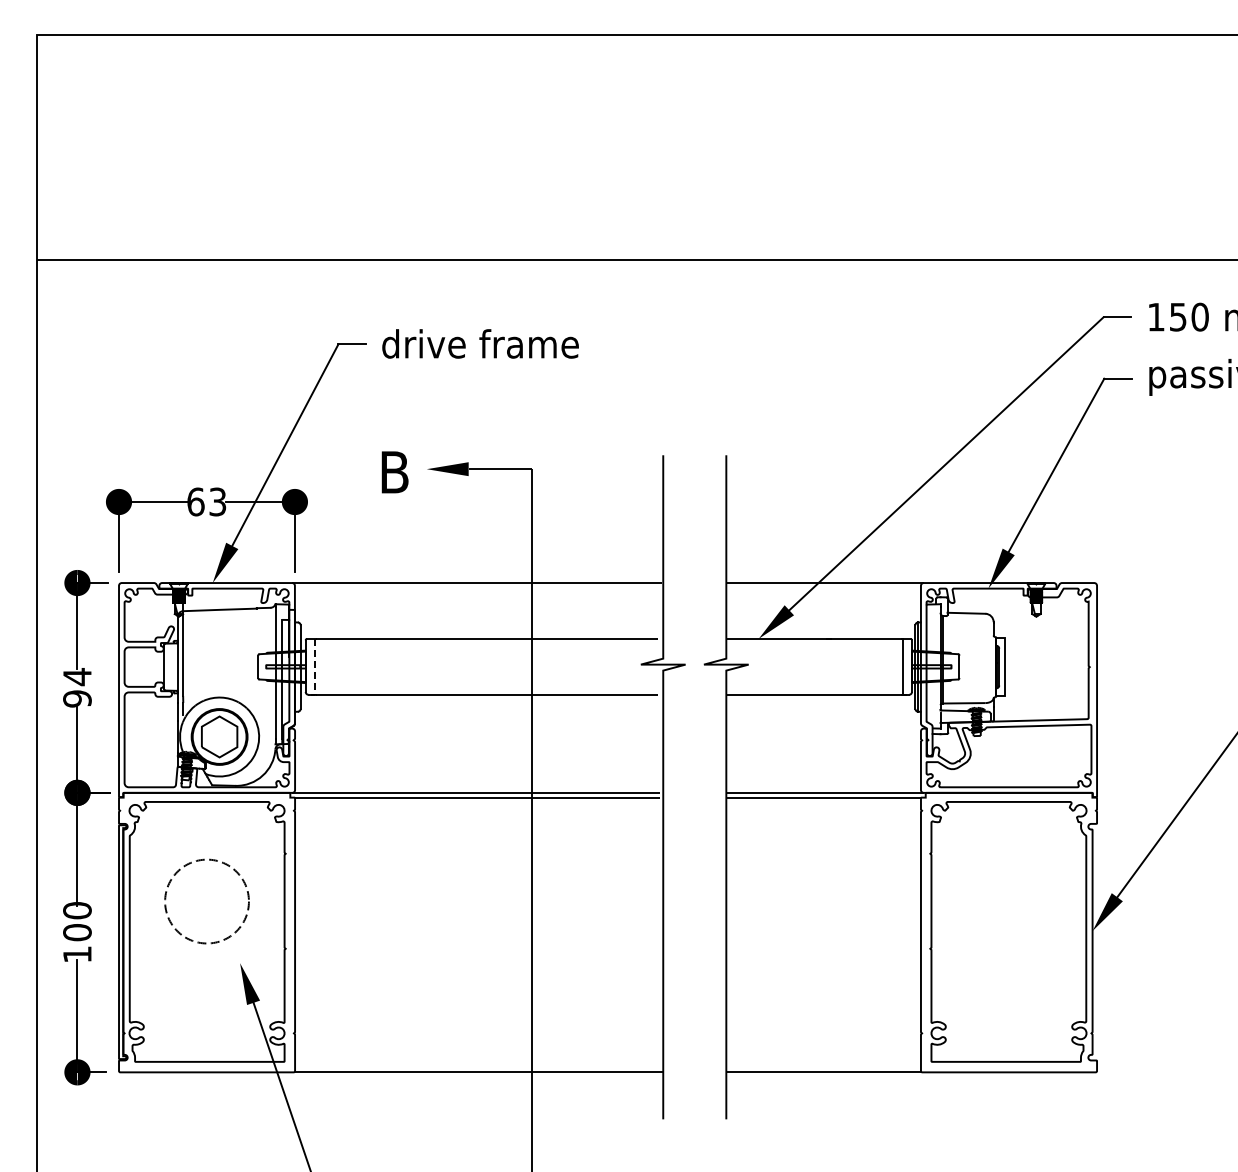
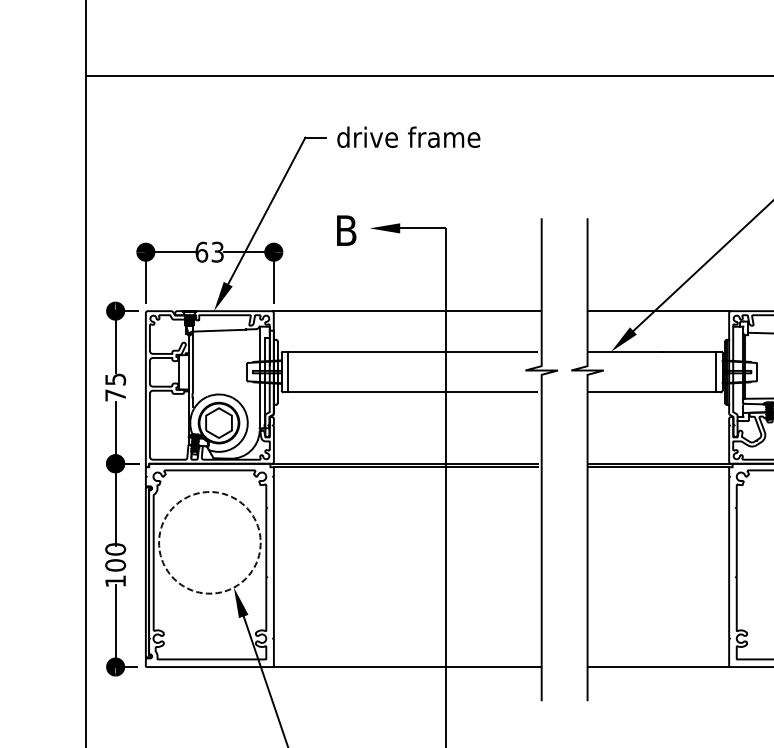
line: (314, 666) -> (288, 371), dashed -> solid
text: (77, 687) -> (115, 387), 94 -> 75
circle: (206, 901) -> (209, 542), size x1.67

